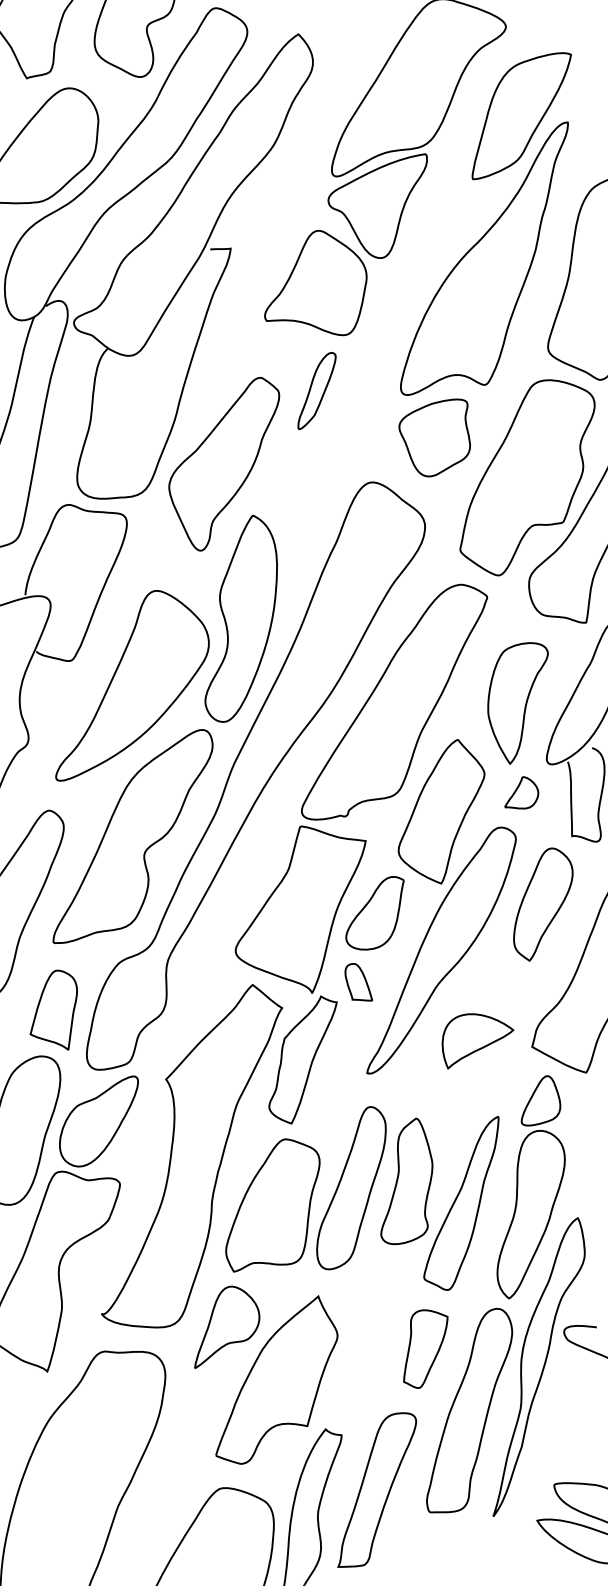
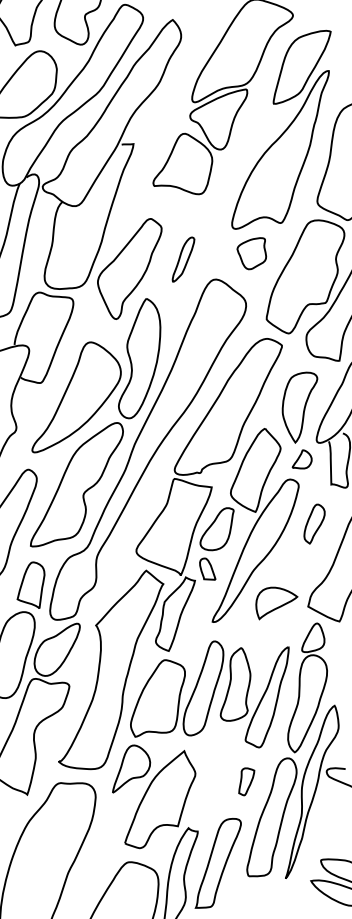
part: (316, 390) -> (183, 259), moved
part: (434, 437) -> (251, 253), size x0.7
part: (543, 903) -> (314, 523), size x0.6
part: (425, 1348) -> (246, 781), size x0.6

